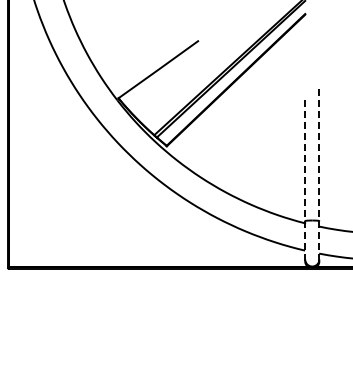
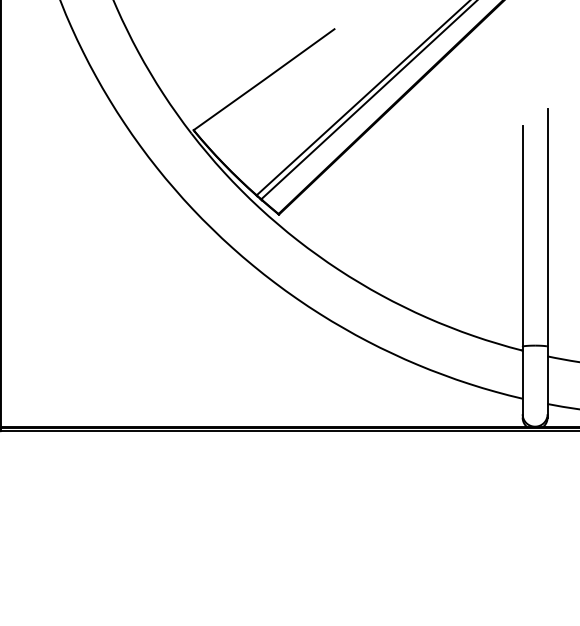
line: (319, 173) -> (547, 262), dashed -> solid
line: (305, 178) -> (523, 271), dashed -> solid

